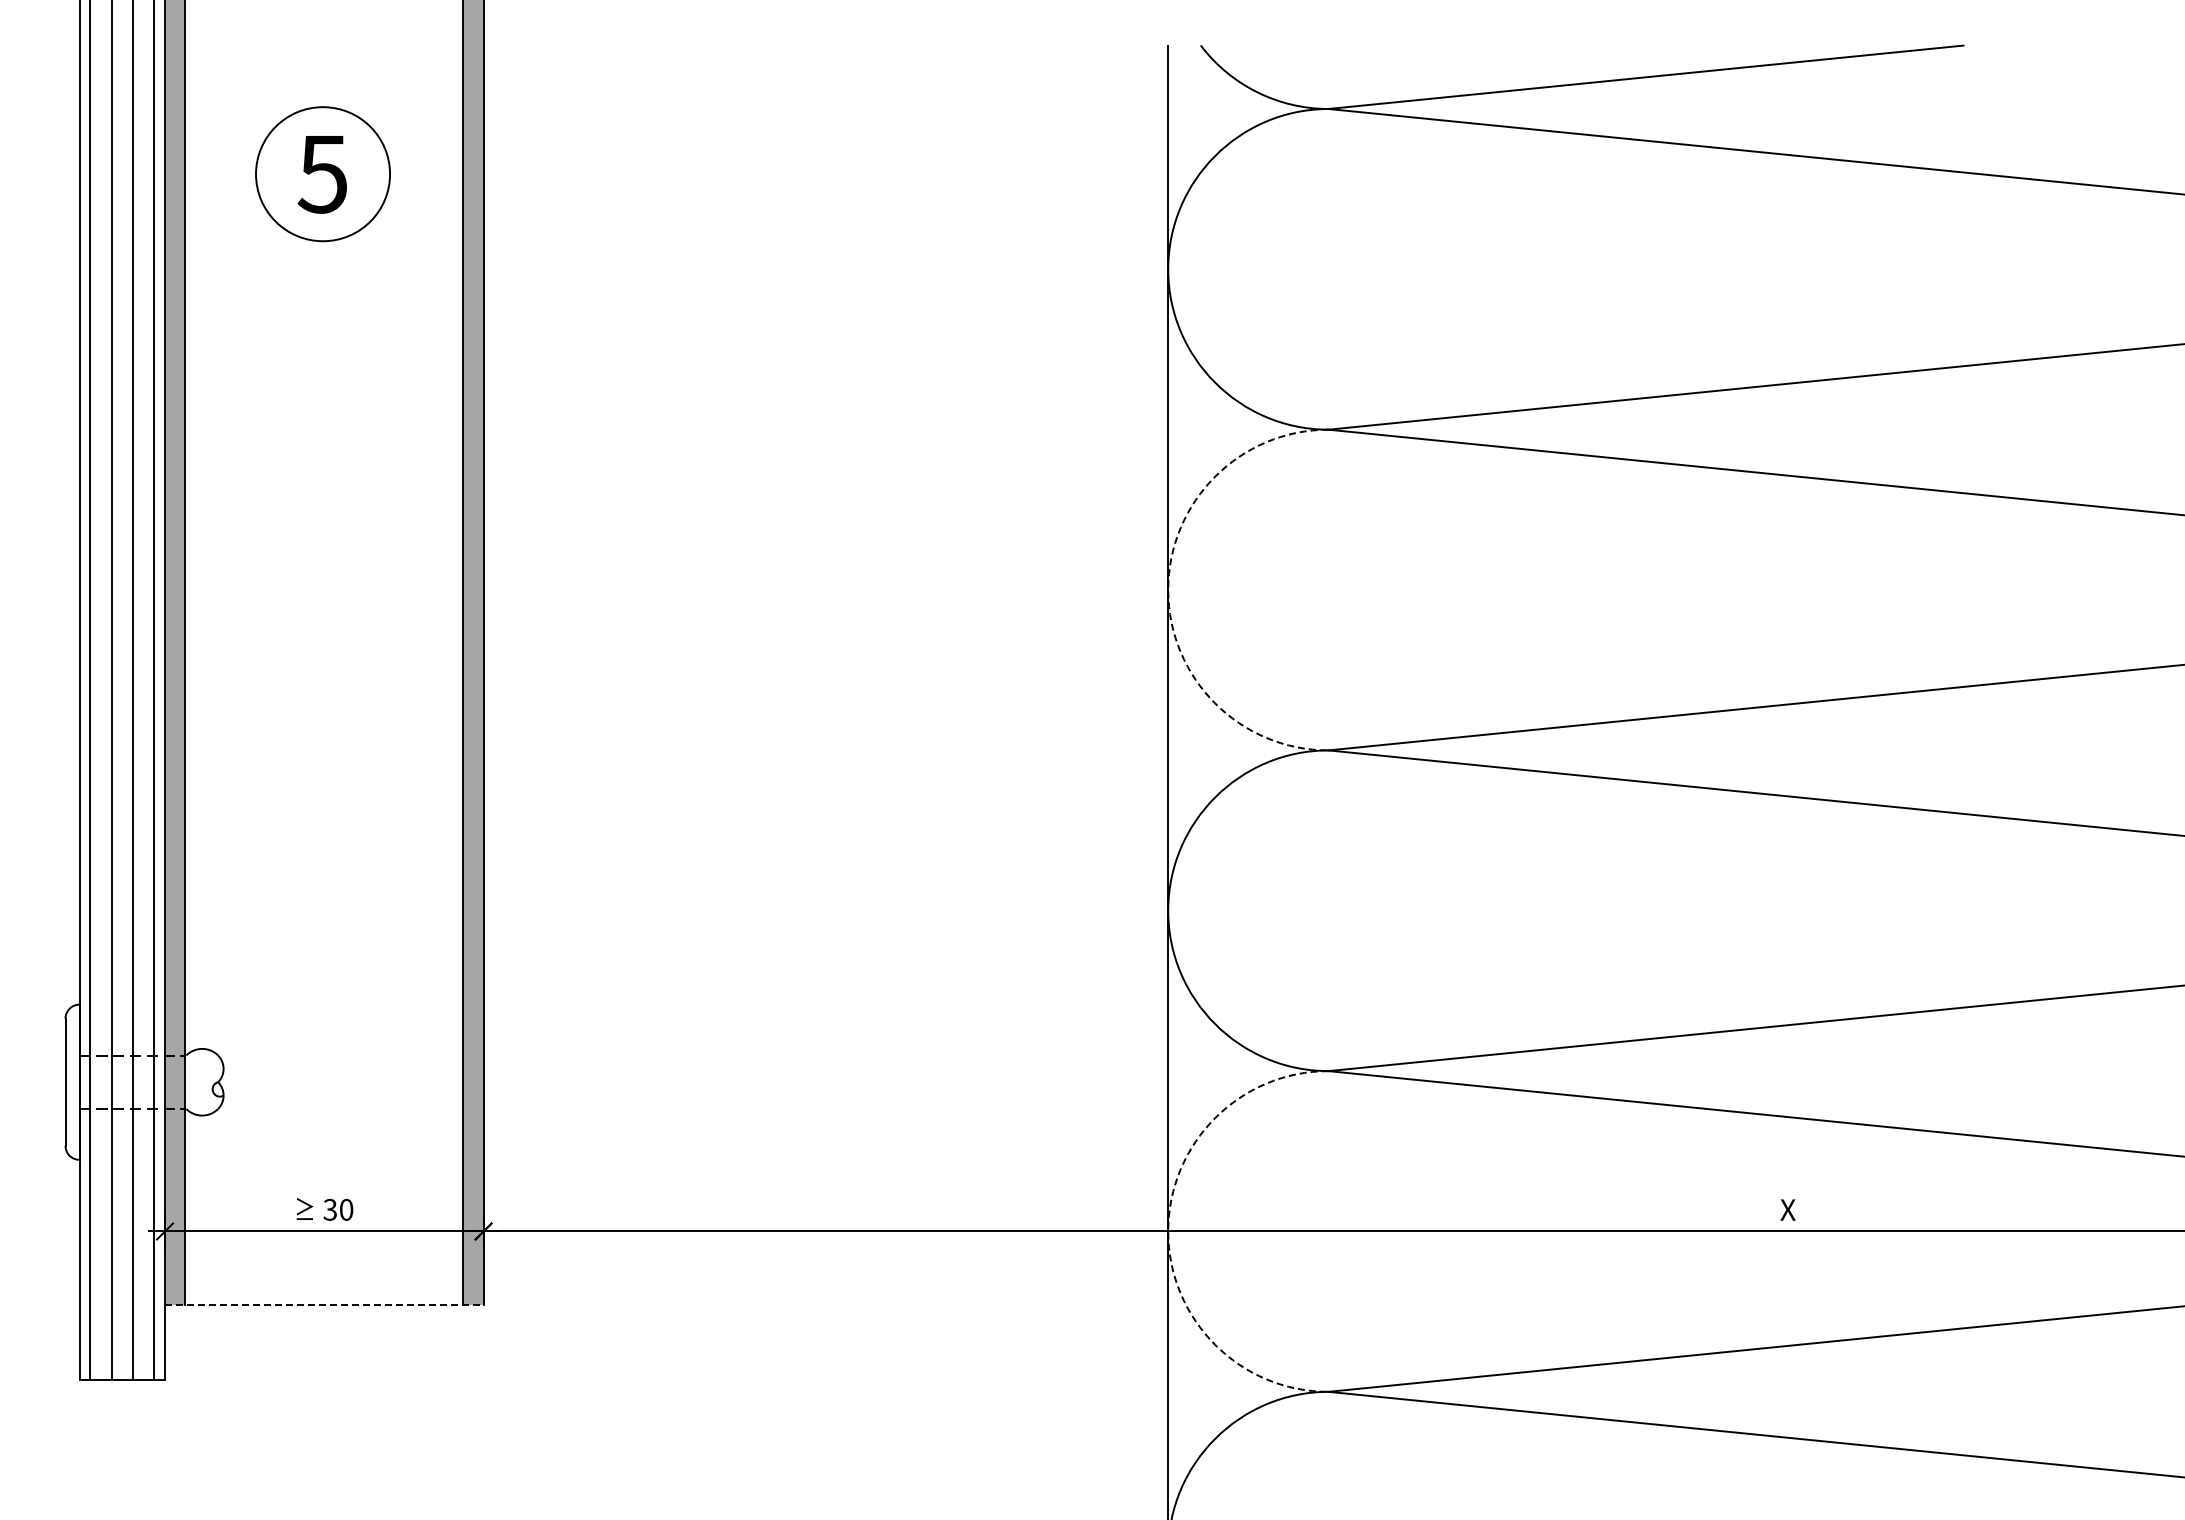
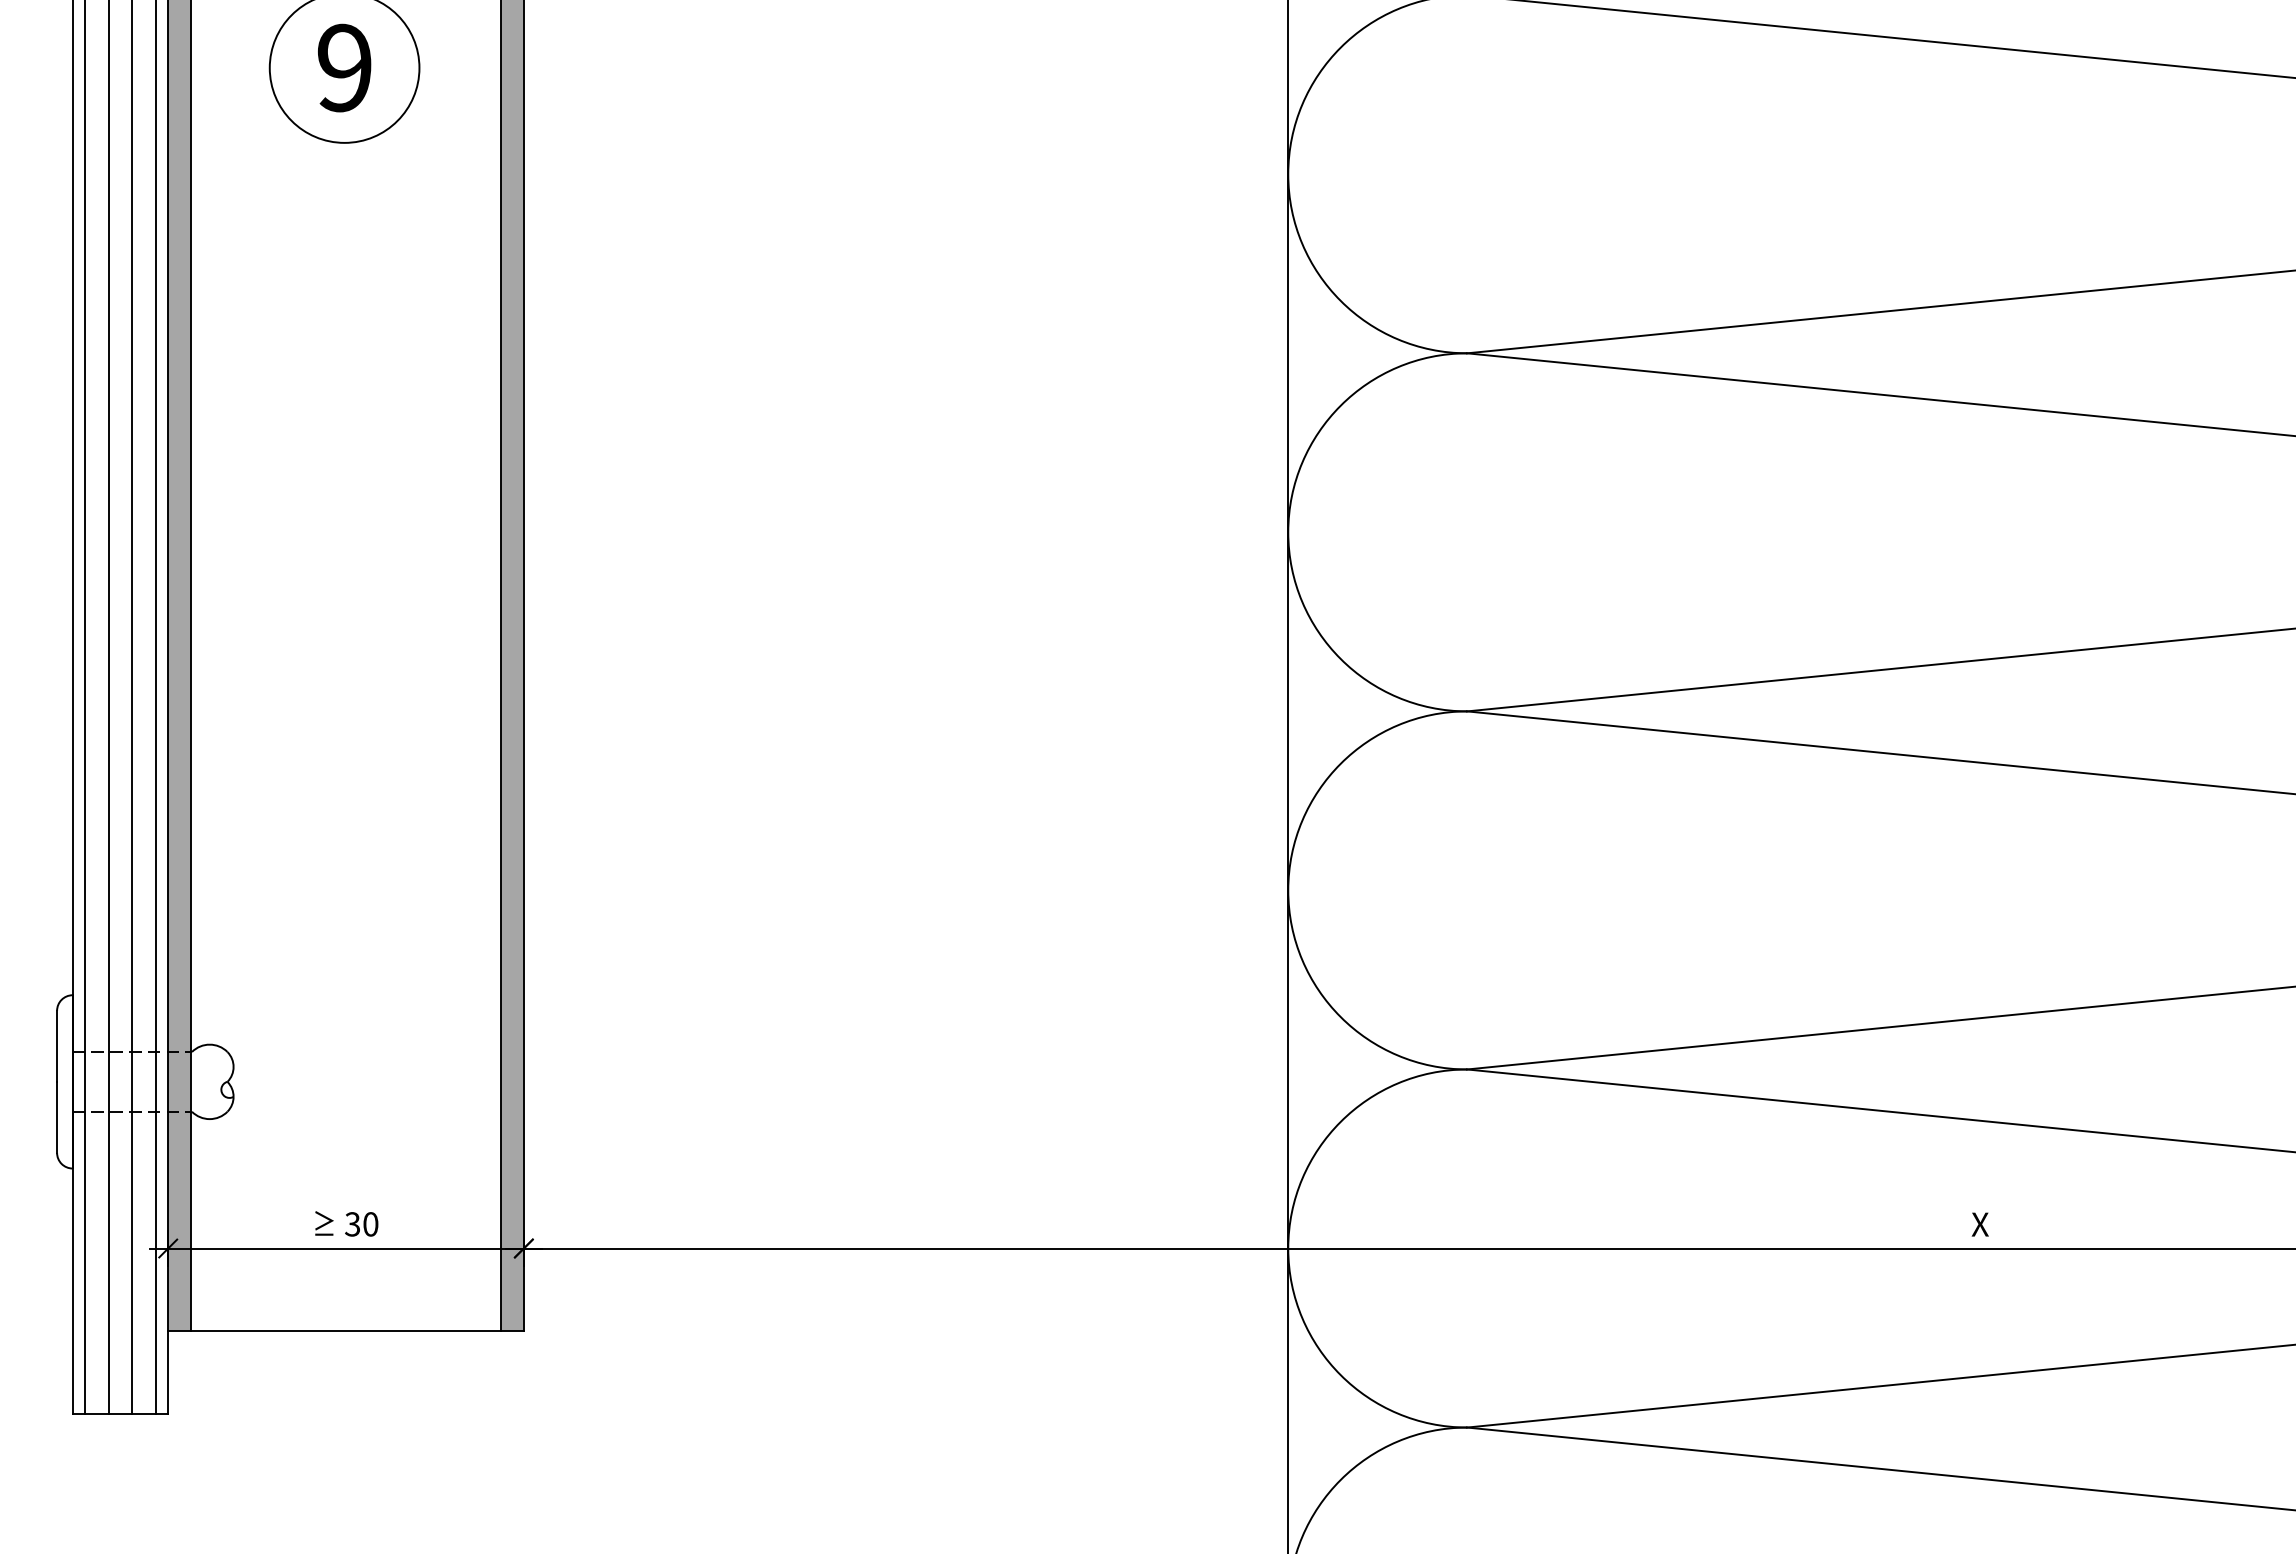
text: (321, 173) -> (342, 67), 5 -> 9
arc: (1168, 590) -> (1288, 532), dashed -> solid
arc: (1168, 1231) -> (1288, 1248), dashed -> solid
line: (324, 1305) -> (346, 1331), dashed -> solid

